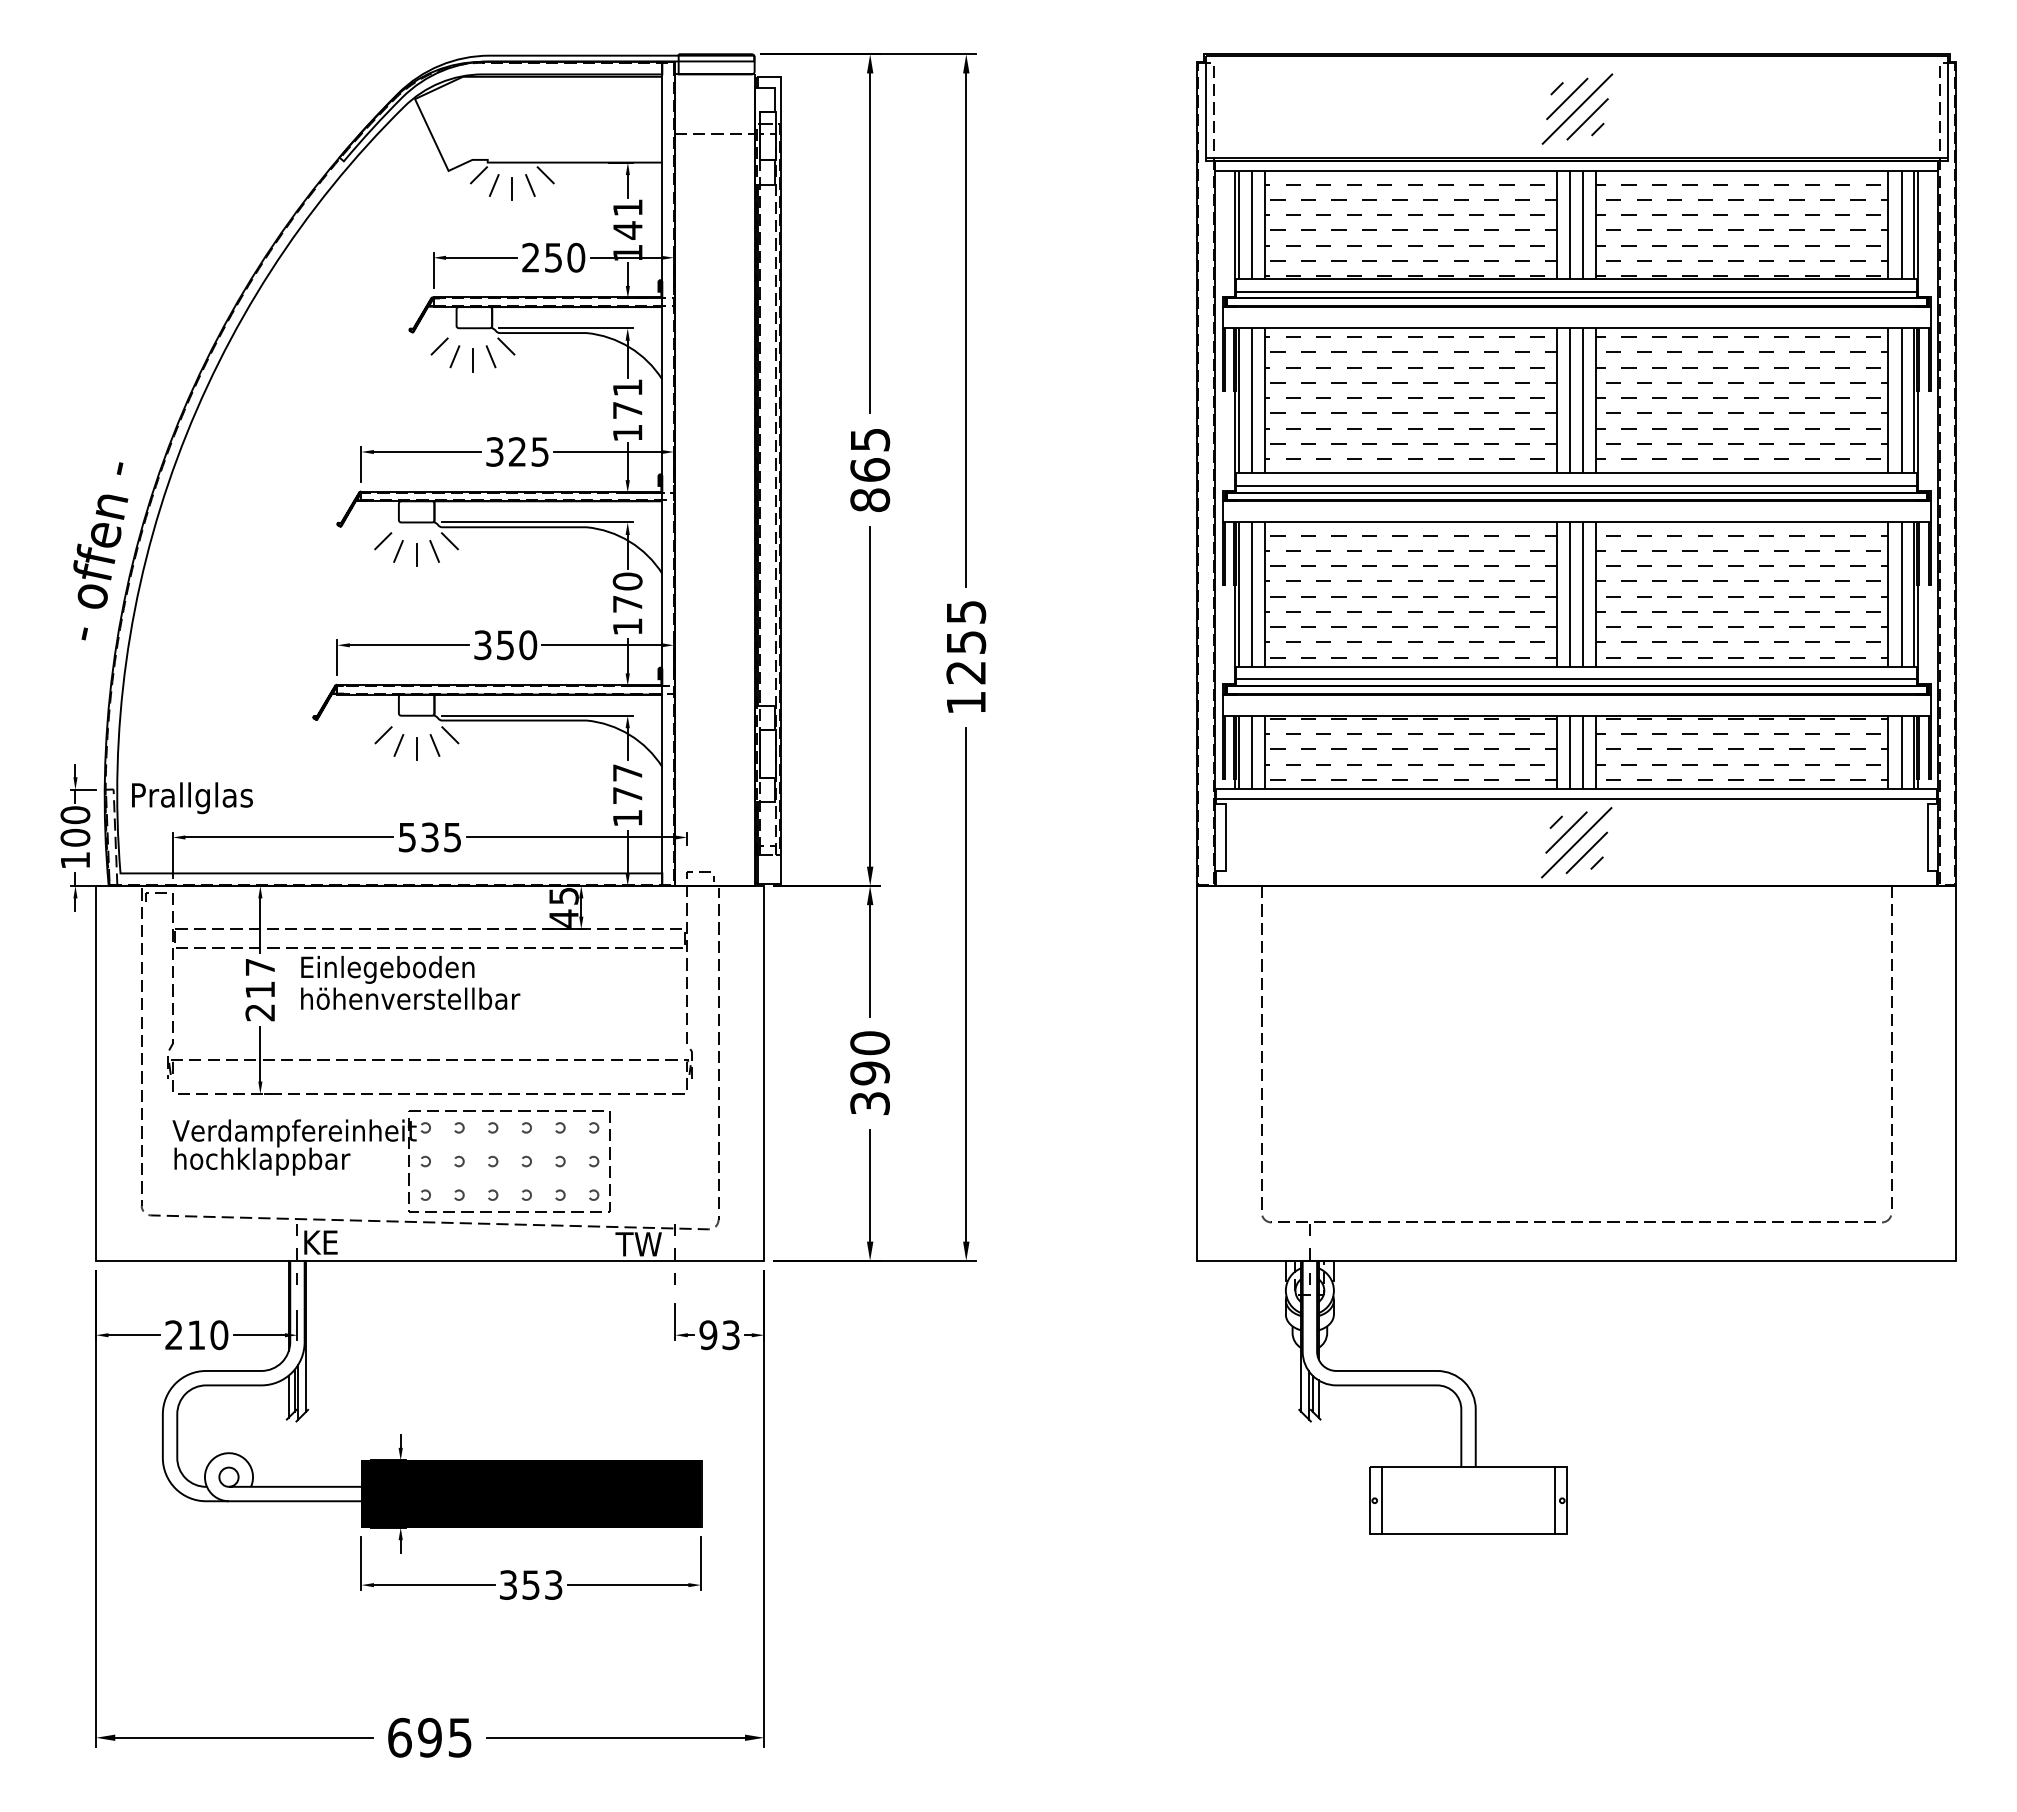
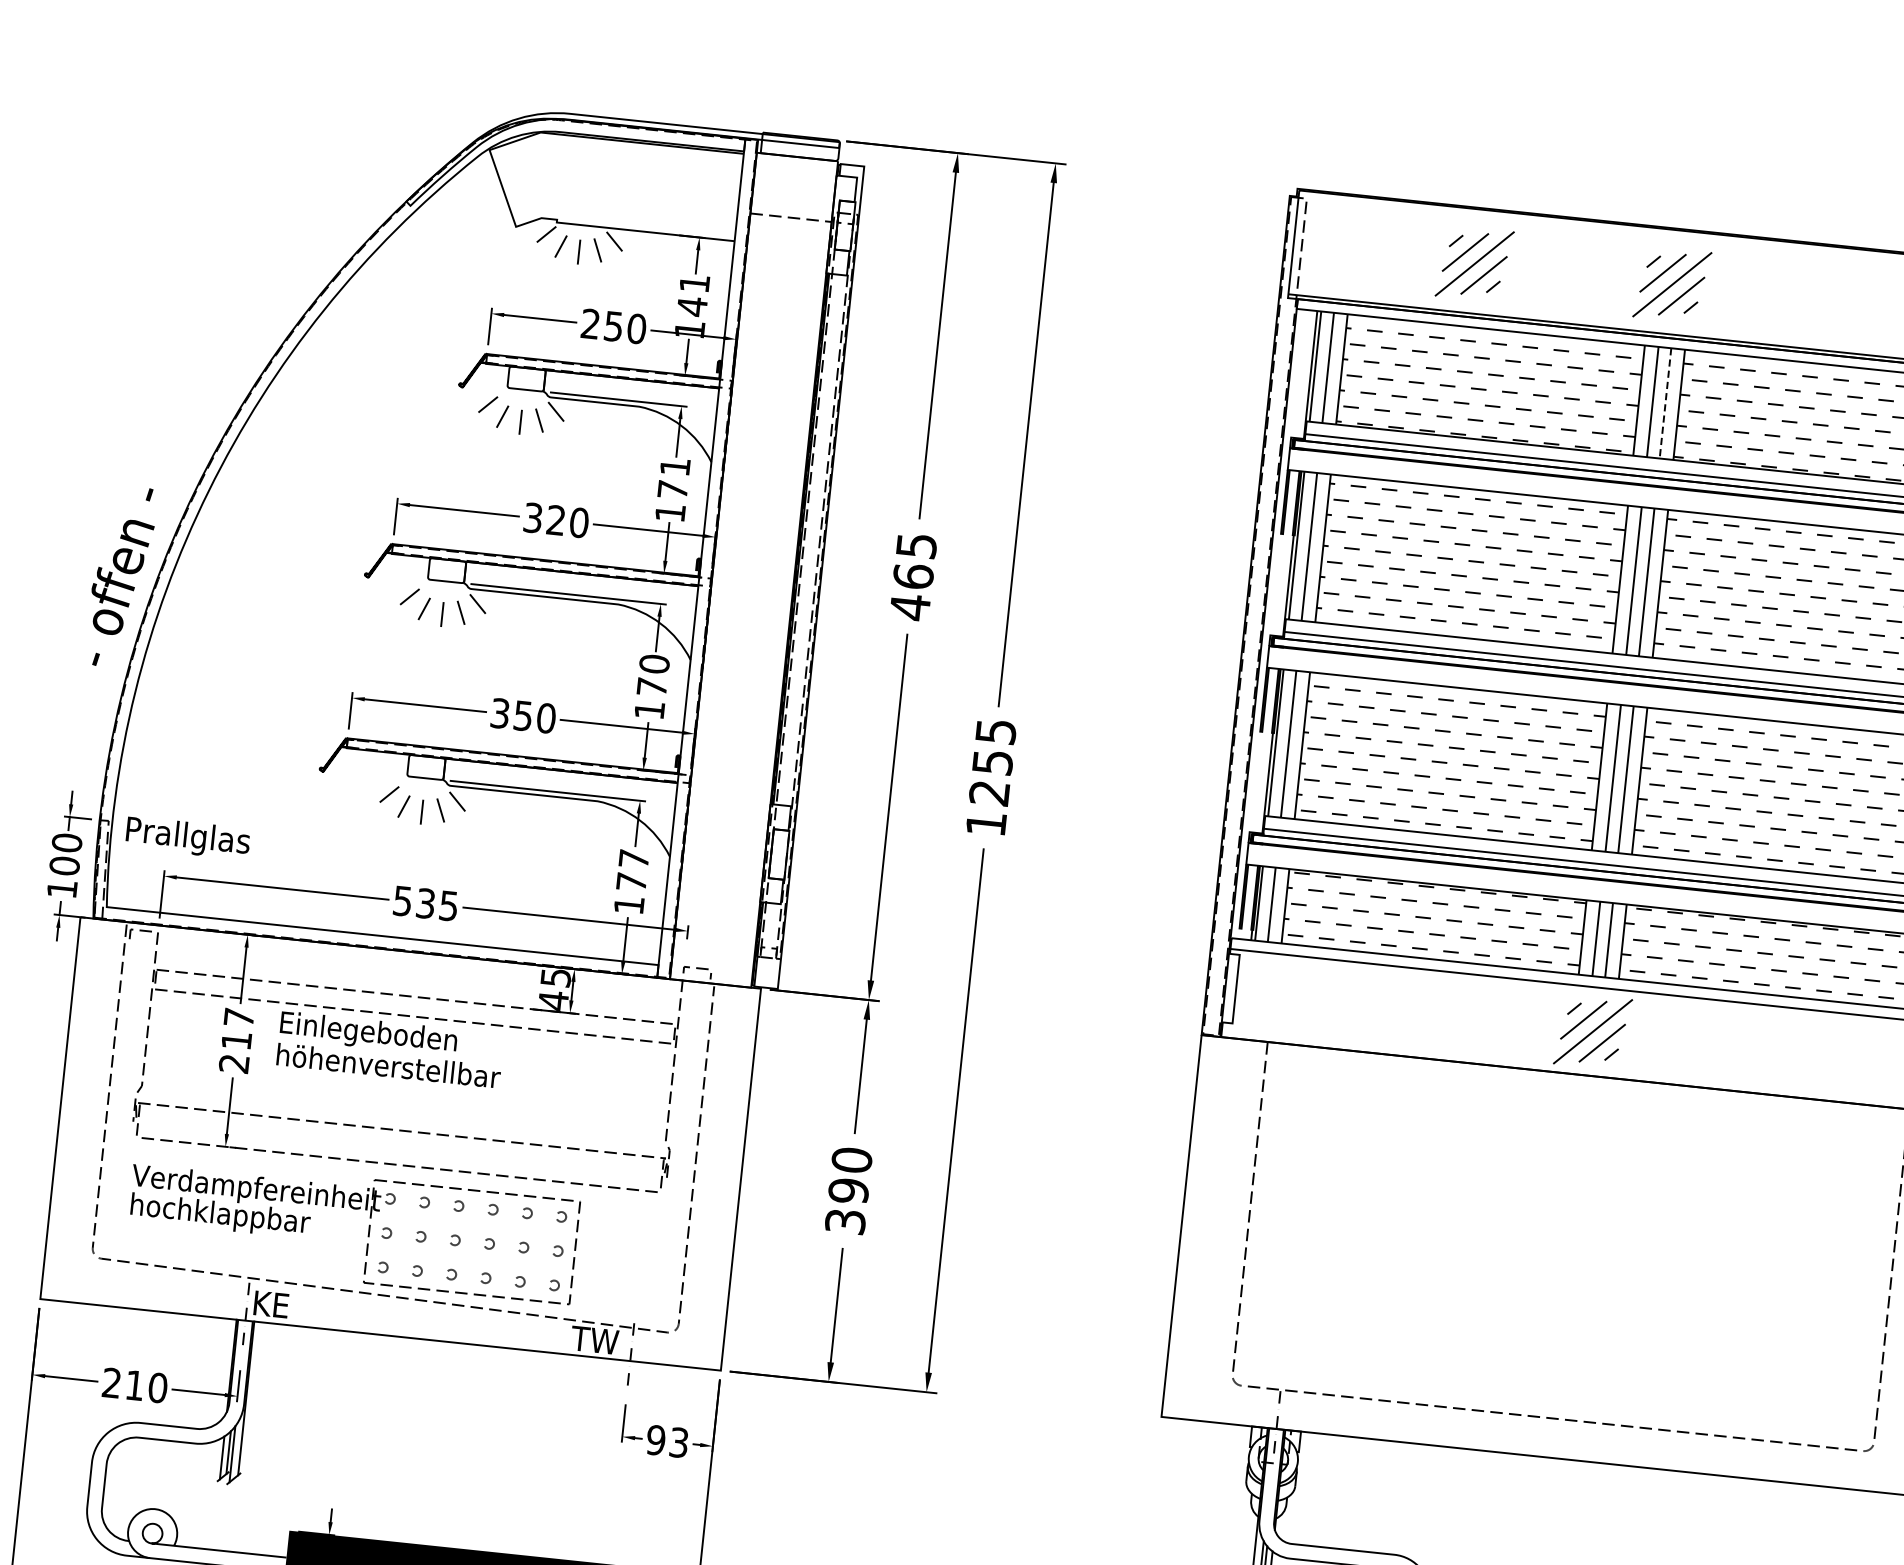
part: (1383, 108) -> (1474, 263), added
line: (1582, 225) -> (1665, 403), solid -> dashed
text: (540, 451) -> (579, 522), 325 -> 320
text: (870, 499) -> (910, 606), 865 -> 465

